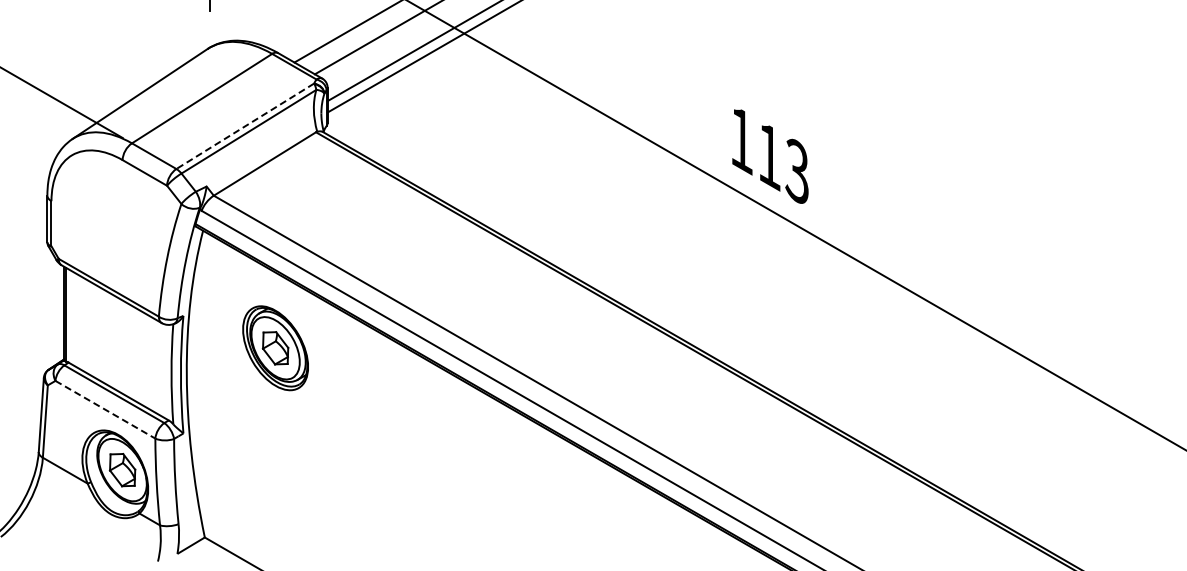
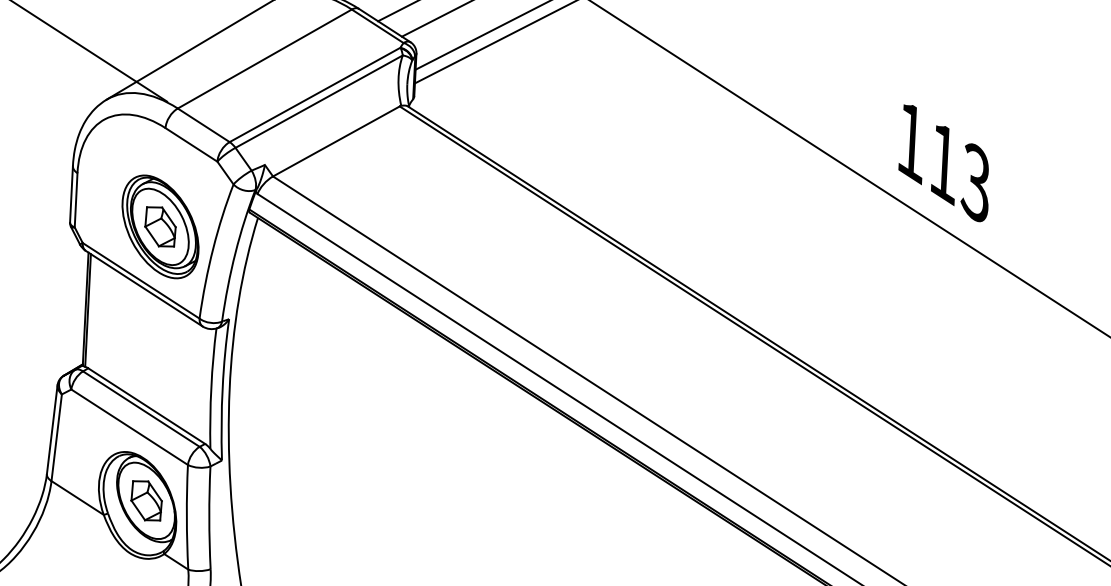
line: (244, 126) -> (314, 95), dashed -> solid
part: (275, 348) -> (160, 227), moved
line: (105, 409) -> (129, 426), dashed -> solid

